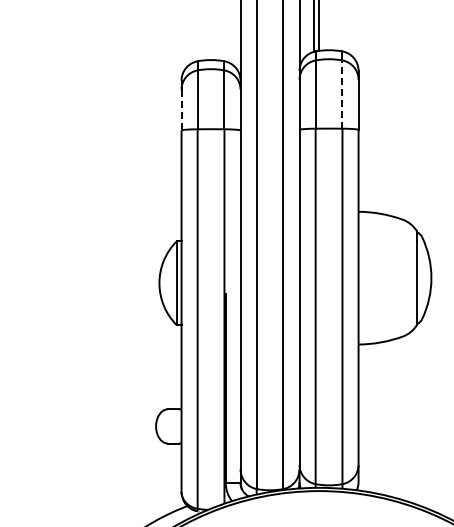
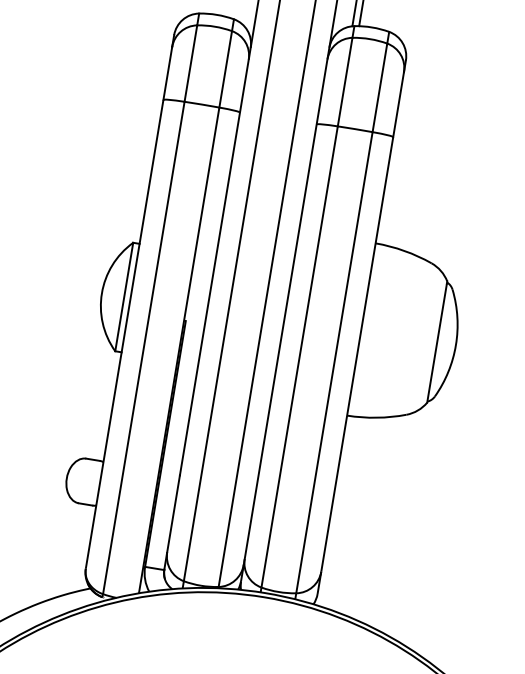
line: (342, 94) -> (379, 87), dashed -> solid
line: (181, 110) -> (167, 73), dashed -> solid

